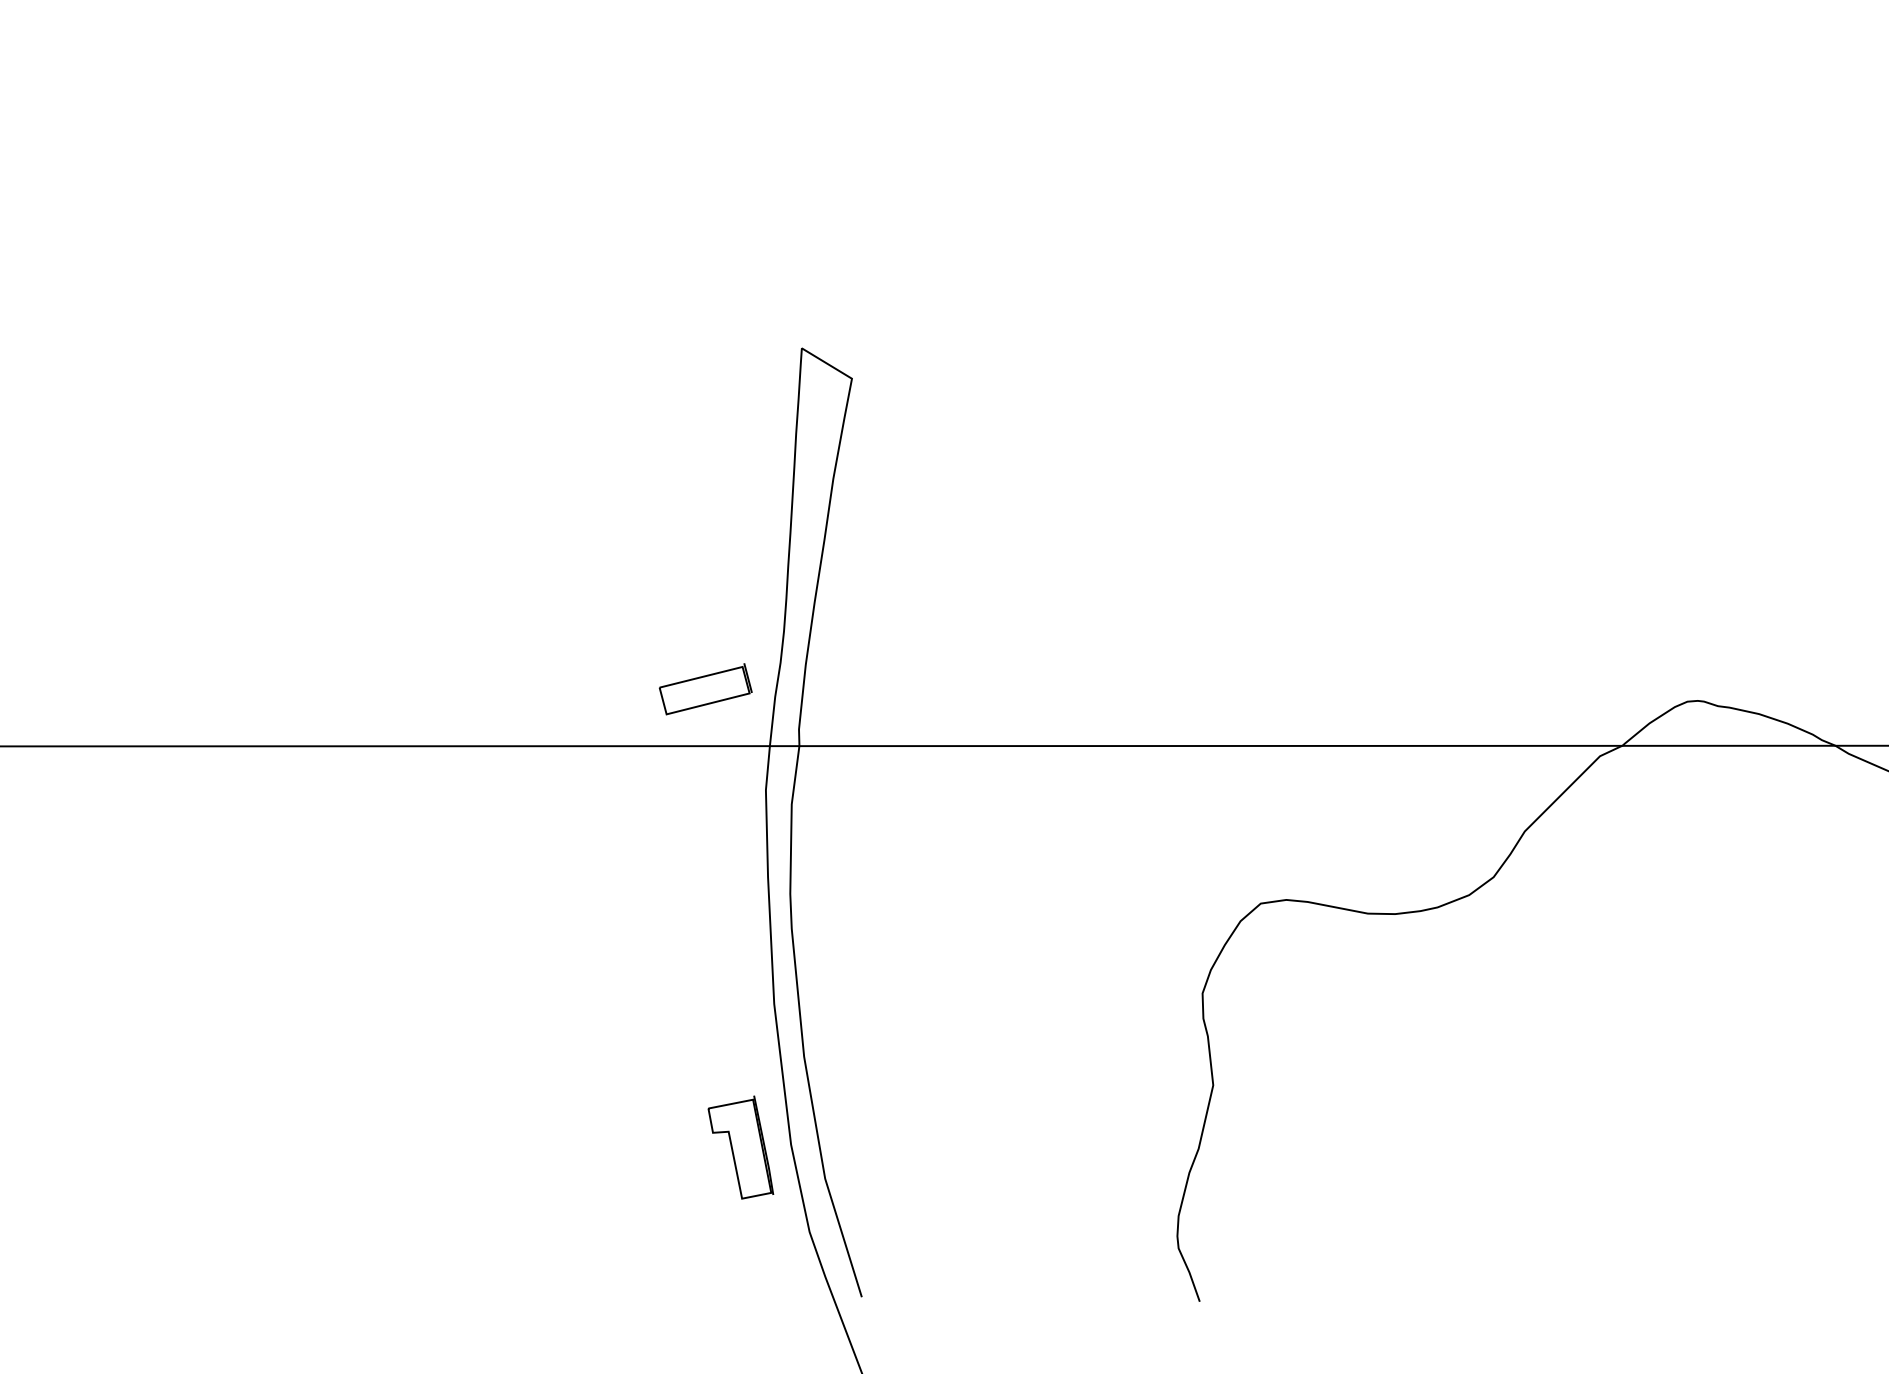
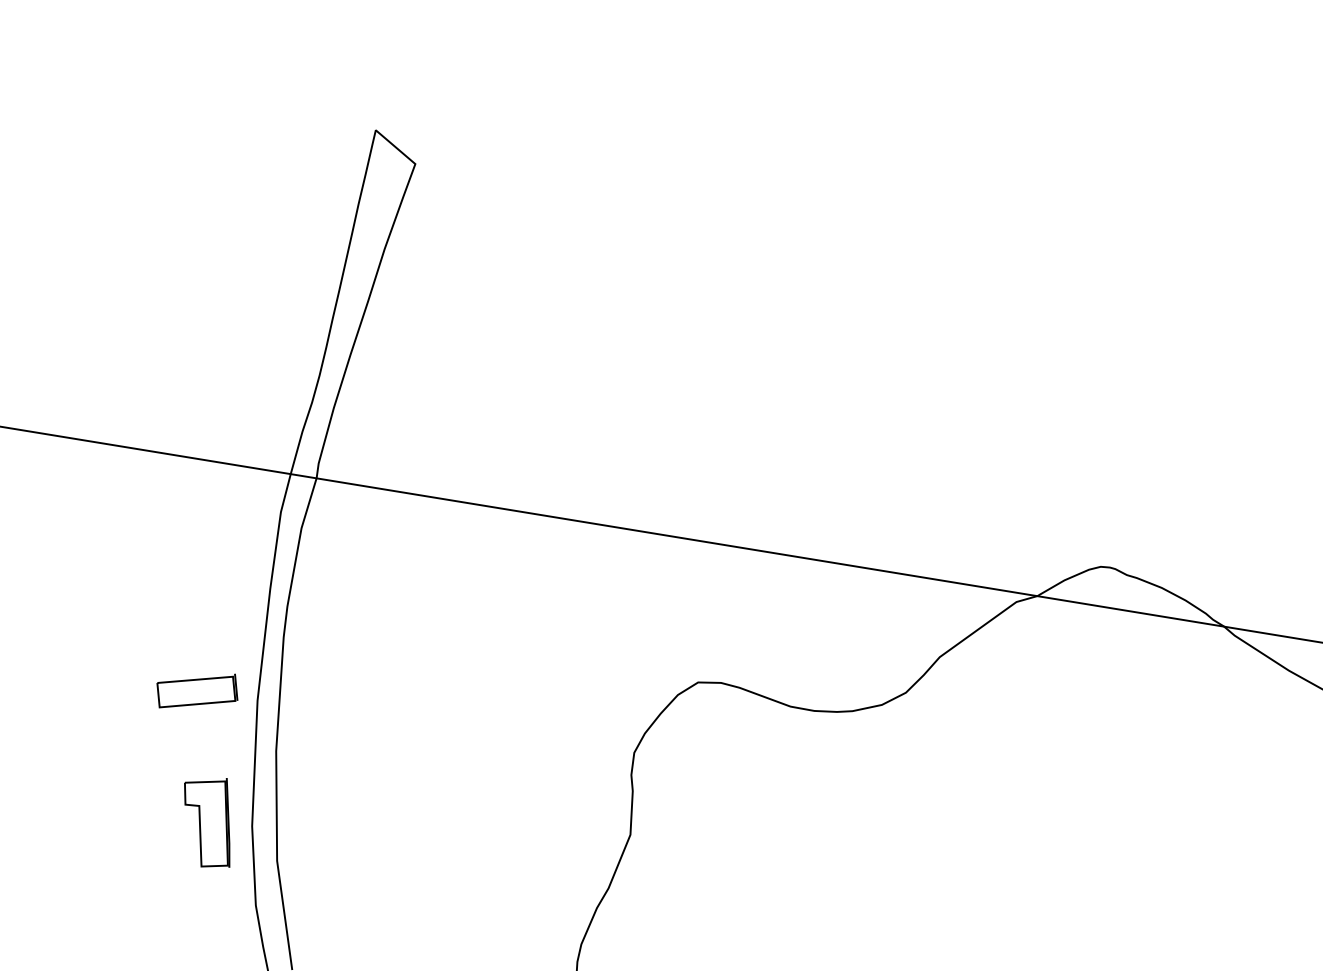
part: (705, 689) -> (197, 691), moved

